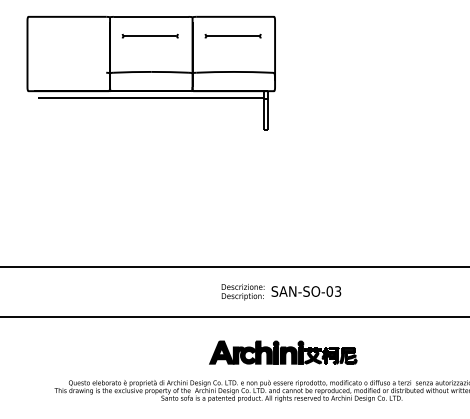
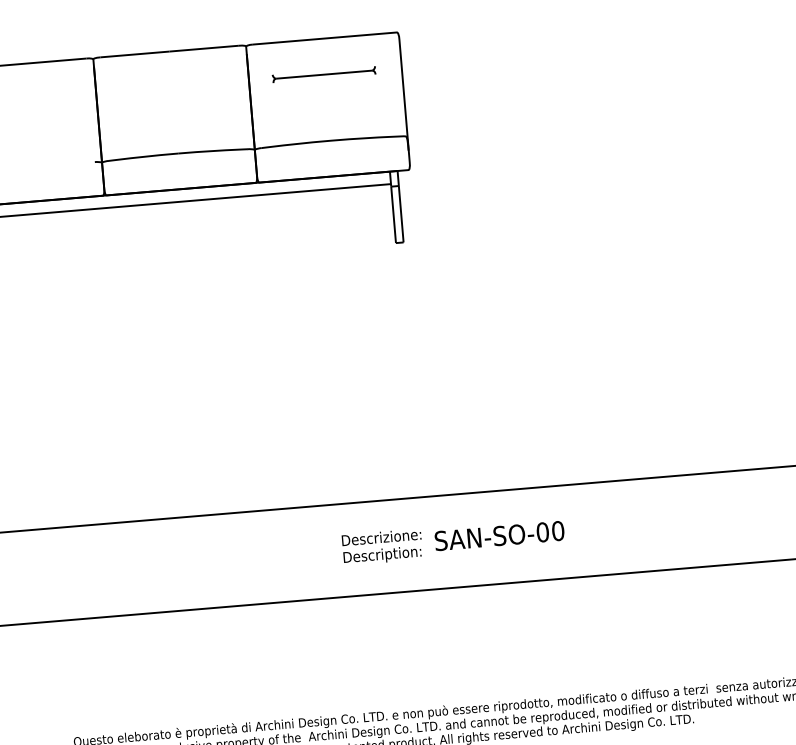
part: (149, 35) -> (169, 86), removed
text: (337, 291) -> (557, 531), SAN-SO-03 -> SAN-SO-00
part: (283, 352) -> (466, 652), removed

